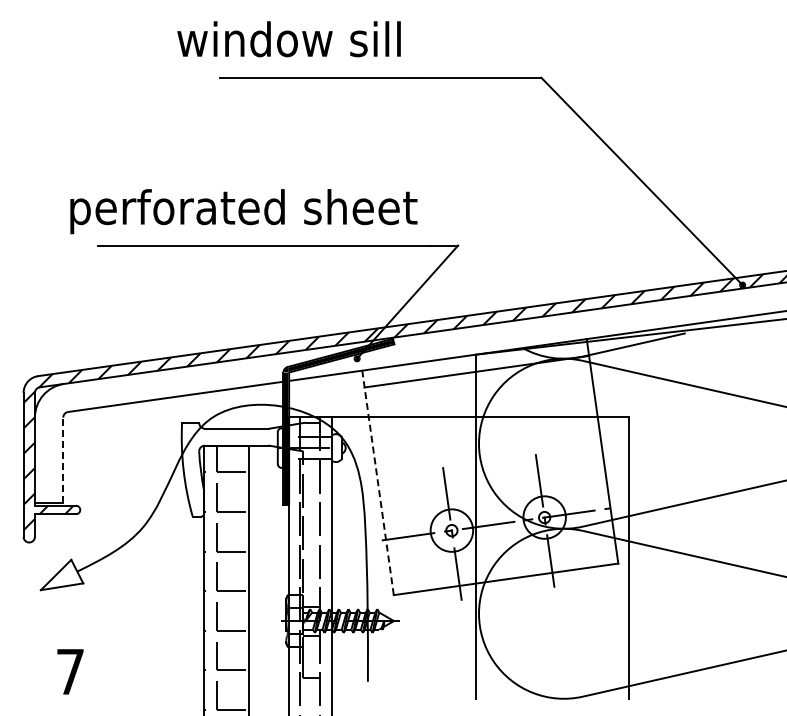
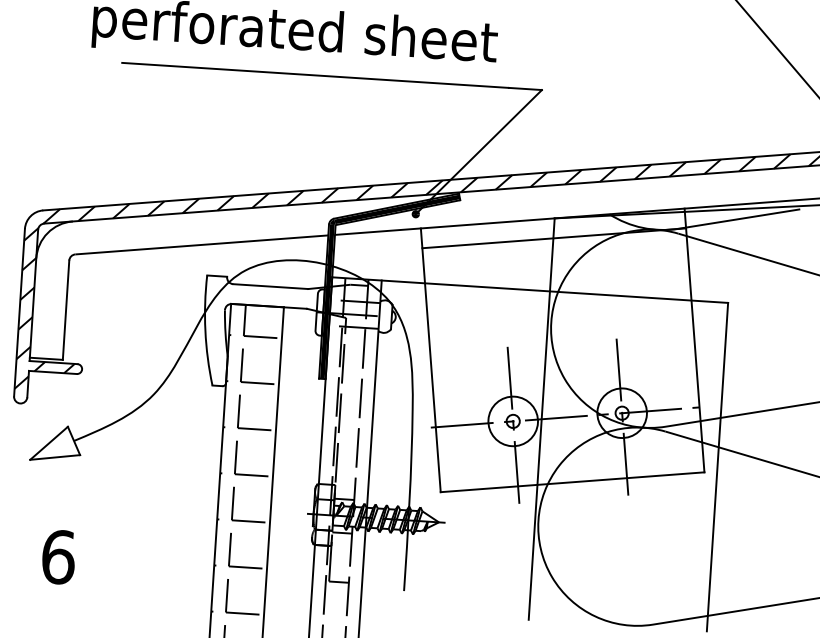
line: (63, 460) -> (66, 310), dashed -> solid
line: (377, 482) -> (430, 359), dashed -> solid
text: (70, 671) -> (58, 556), 7 -> 6

